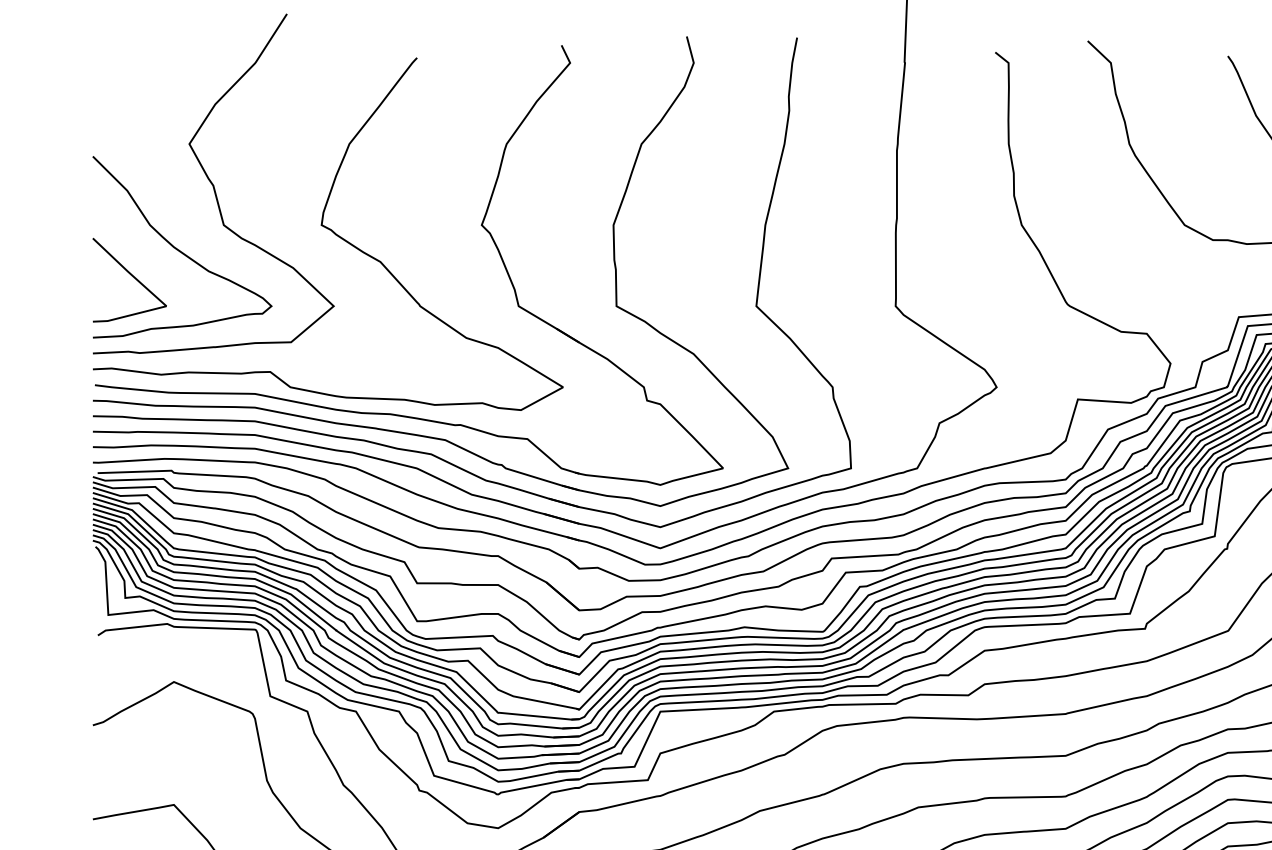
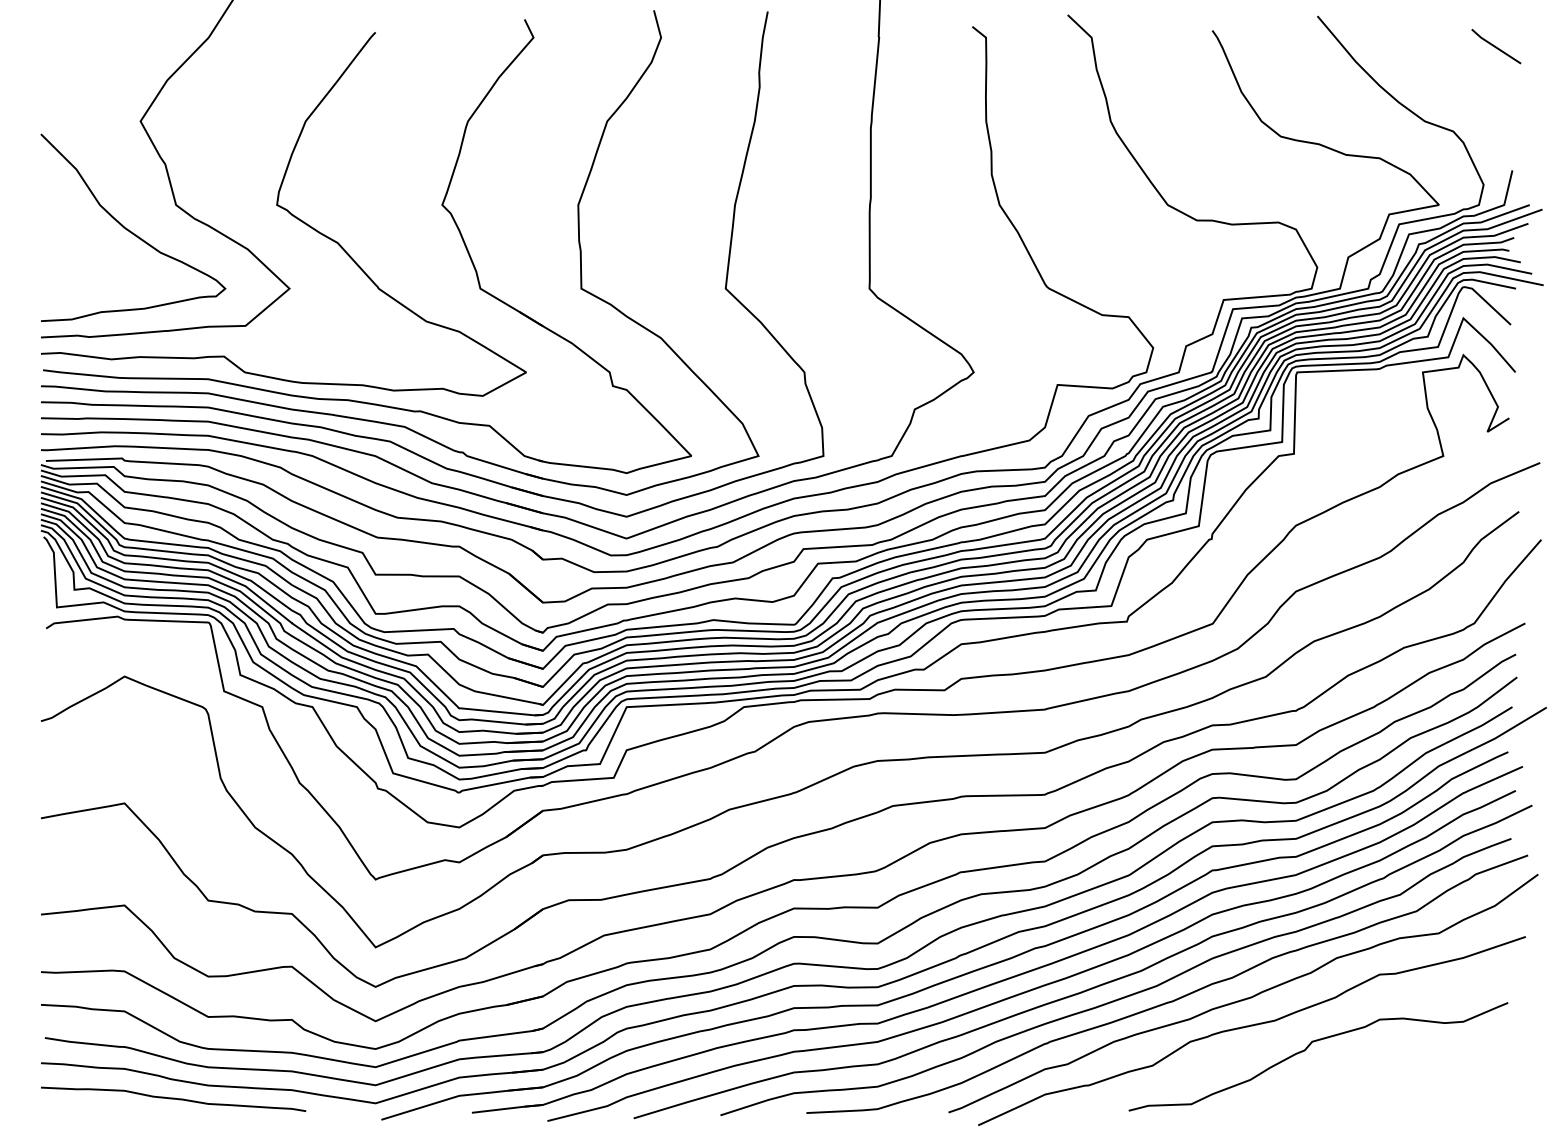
line: (132, 276) -> (81, 258), removed

